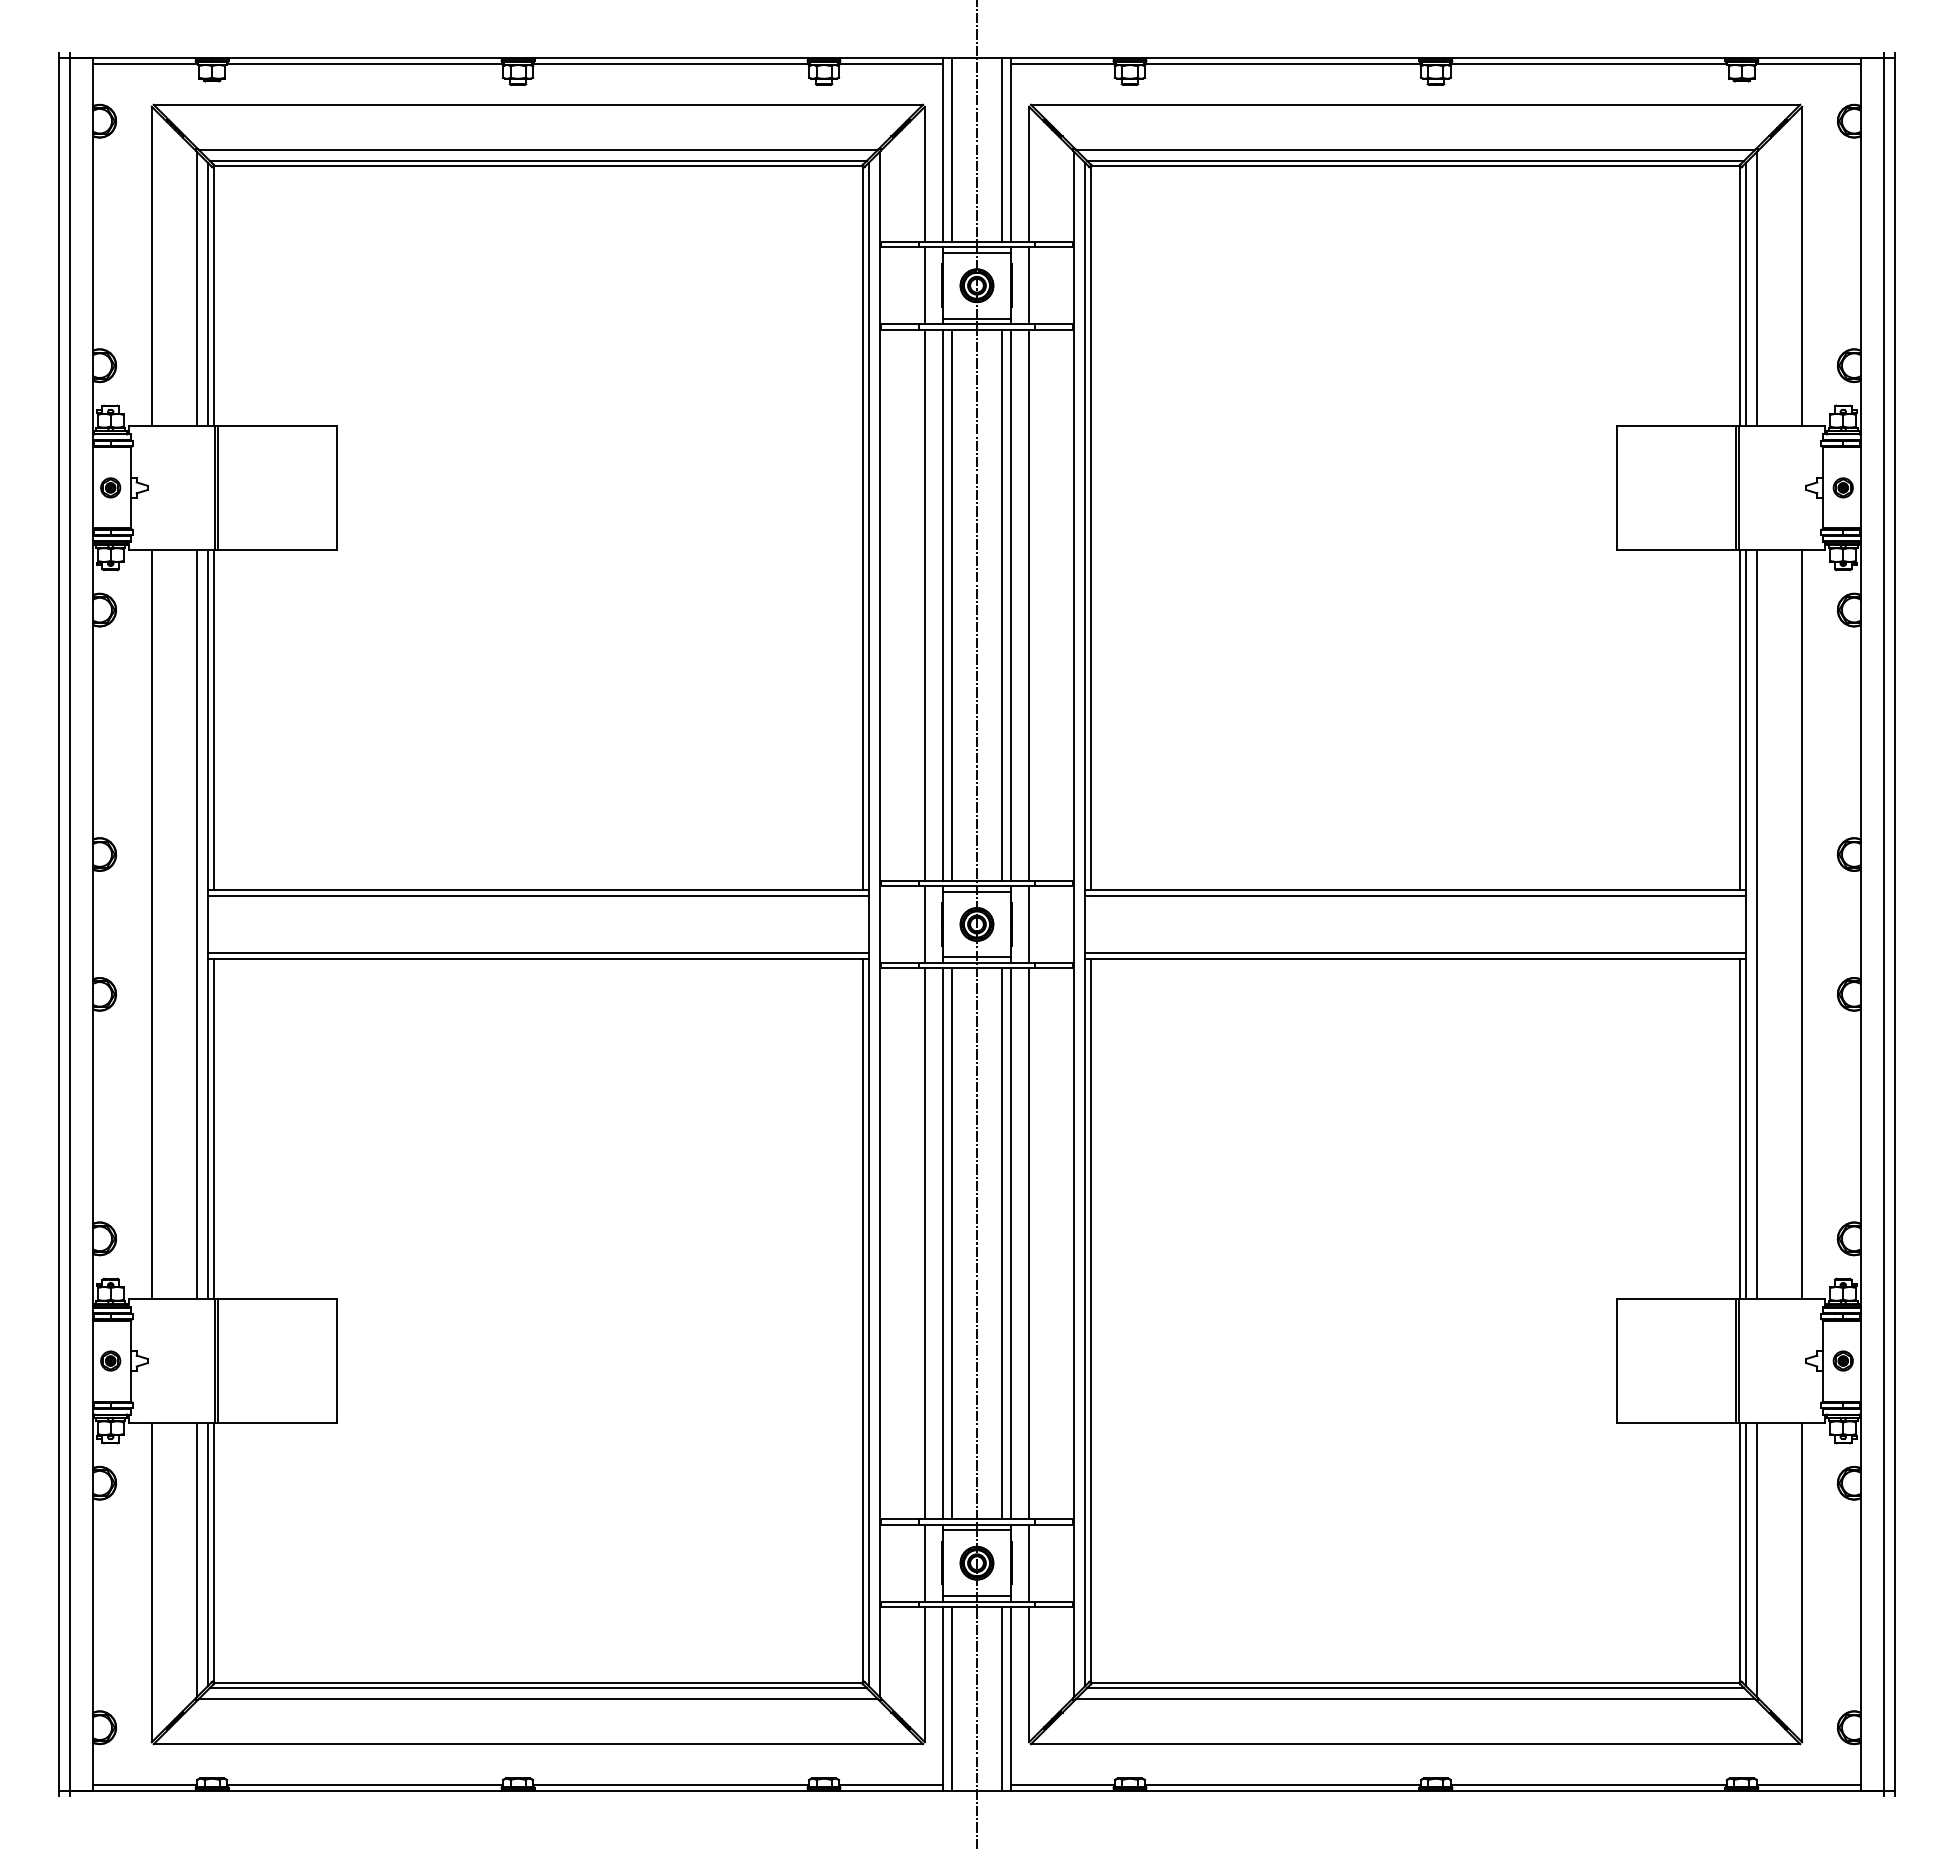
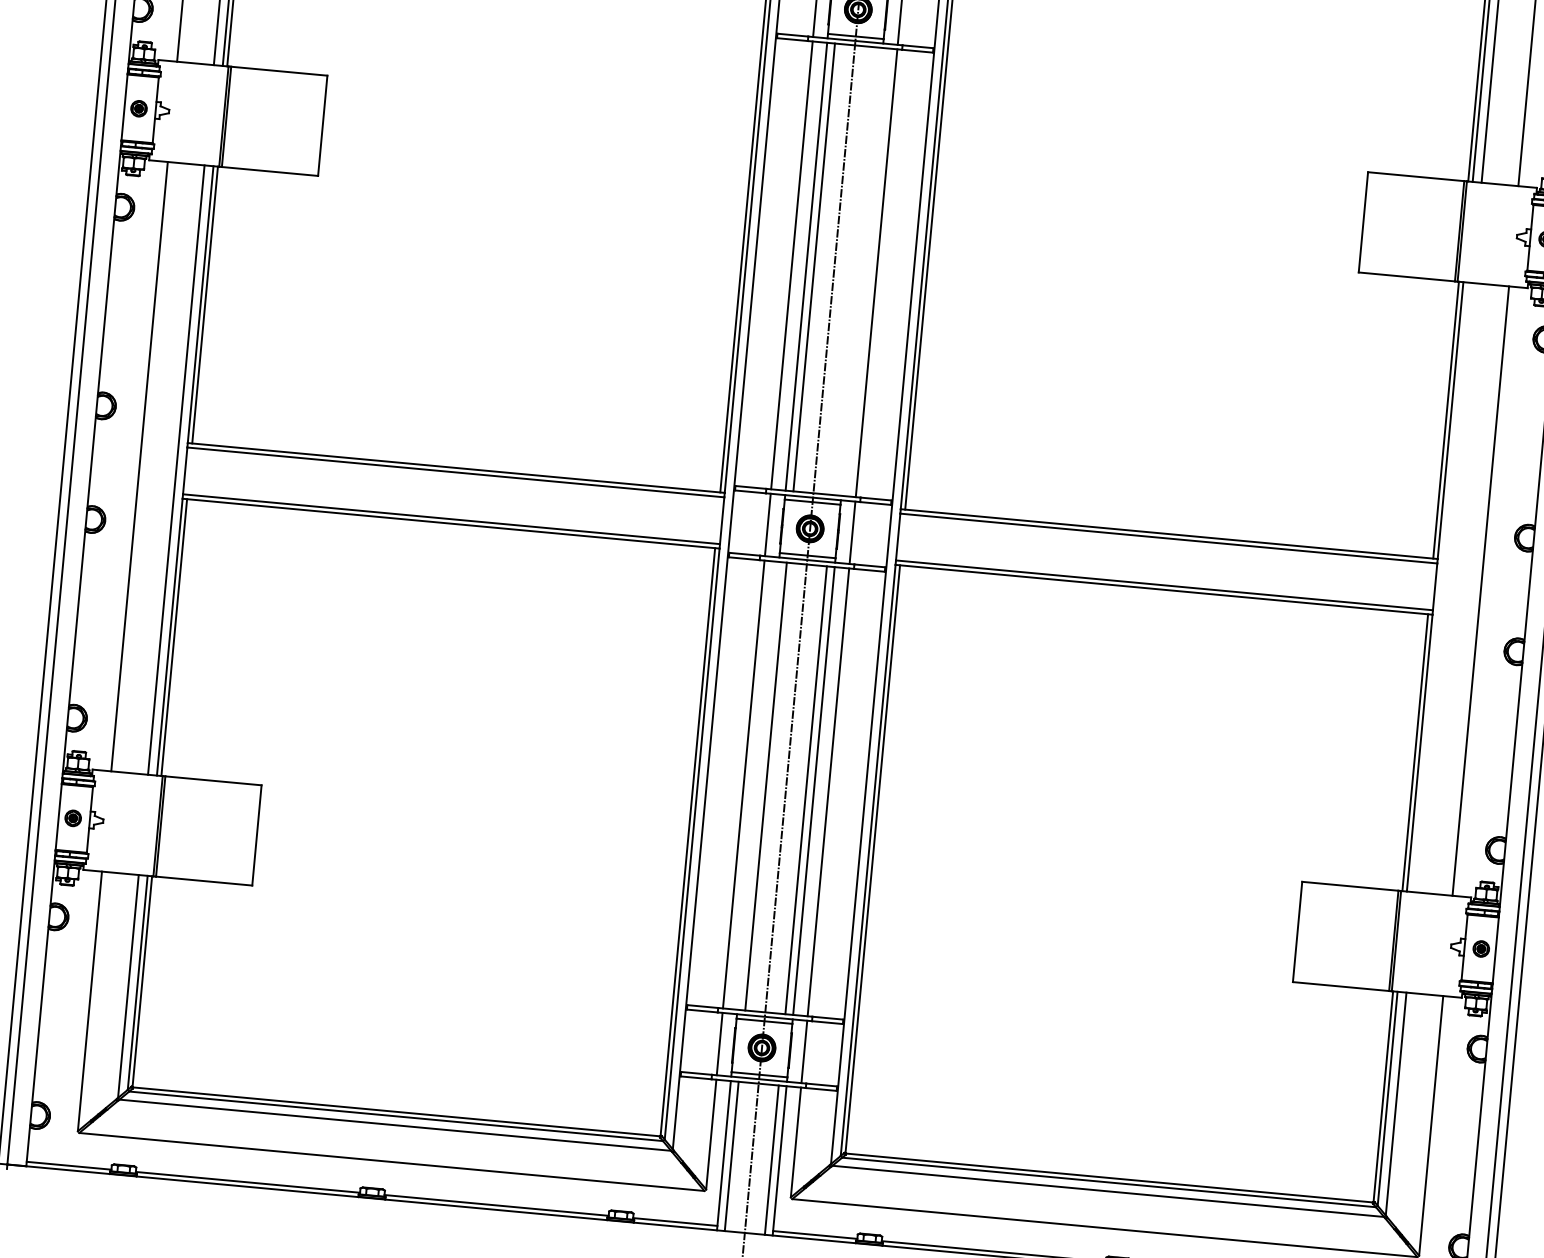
line: (1001, 604) -> (854, 270), removed
line: (1011, 604) -> (862, 271), removed
line: (1756, 924) -> (1443, 587), removed
line: (942, 1243) -> (758, 785), removed

